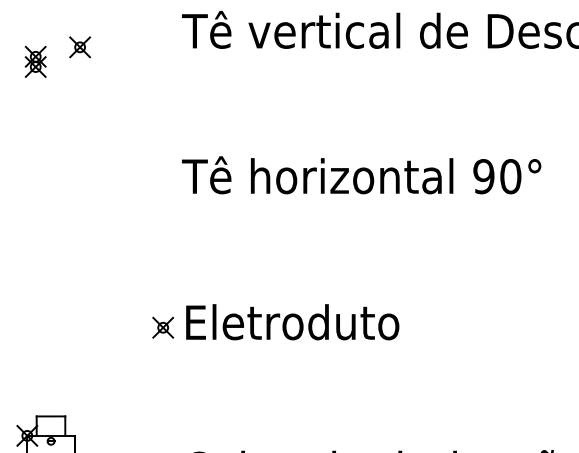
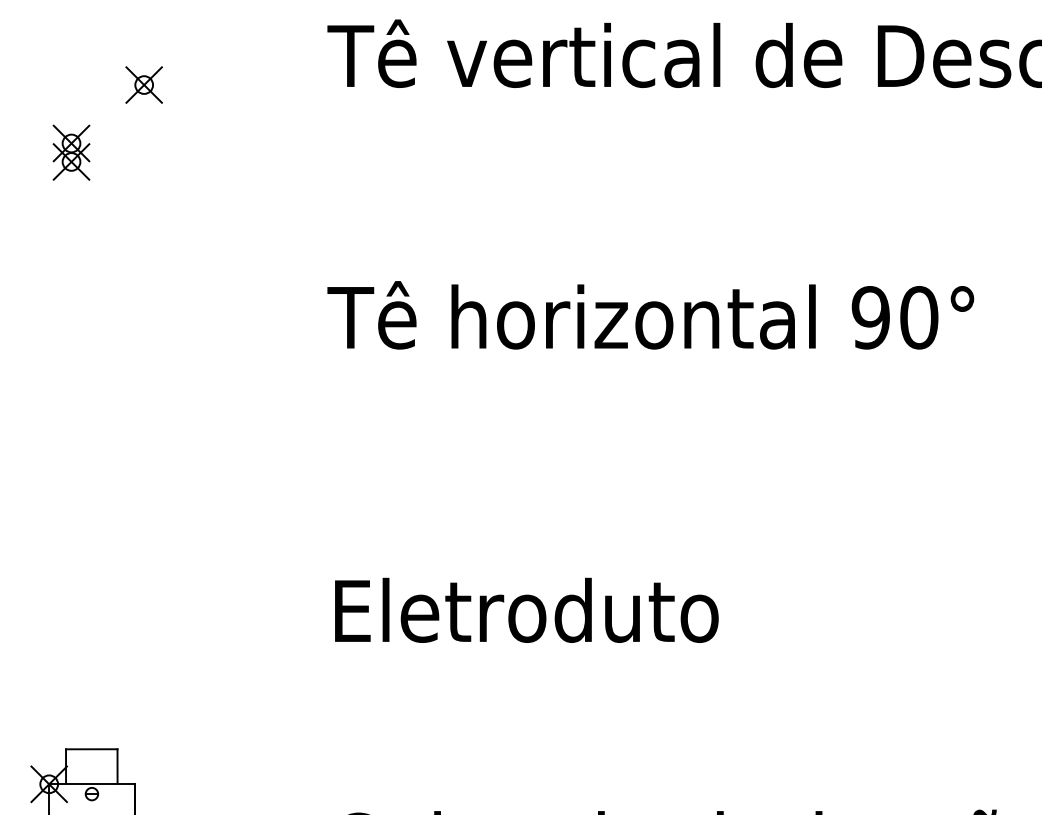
part: (35, 61) -> (71, 151), moved
text: (292, 322) -> (526, 610), moved
part: (163, 327) -> (294, 589), removed

